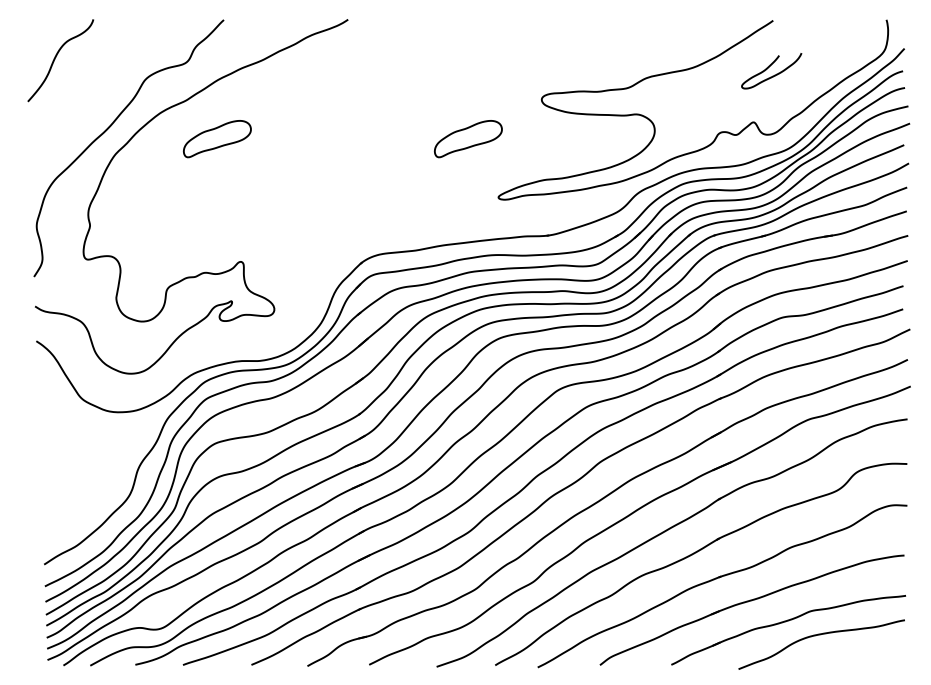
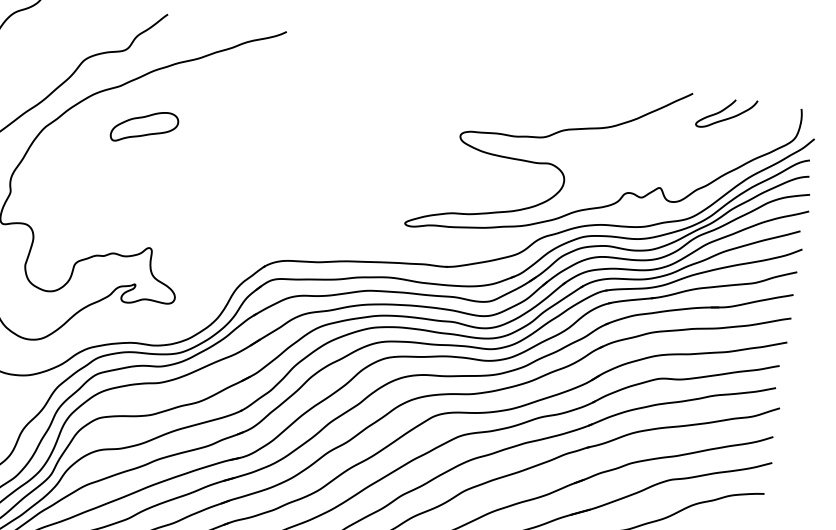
curve: (772, 75) -> (726, 118), moved
part: (468, 139) -> (384, 163), removed

